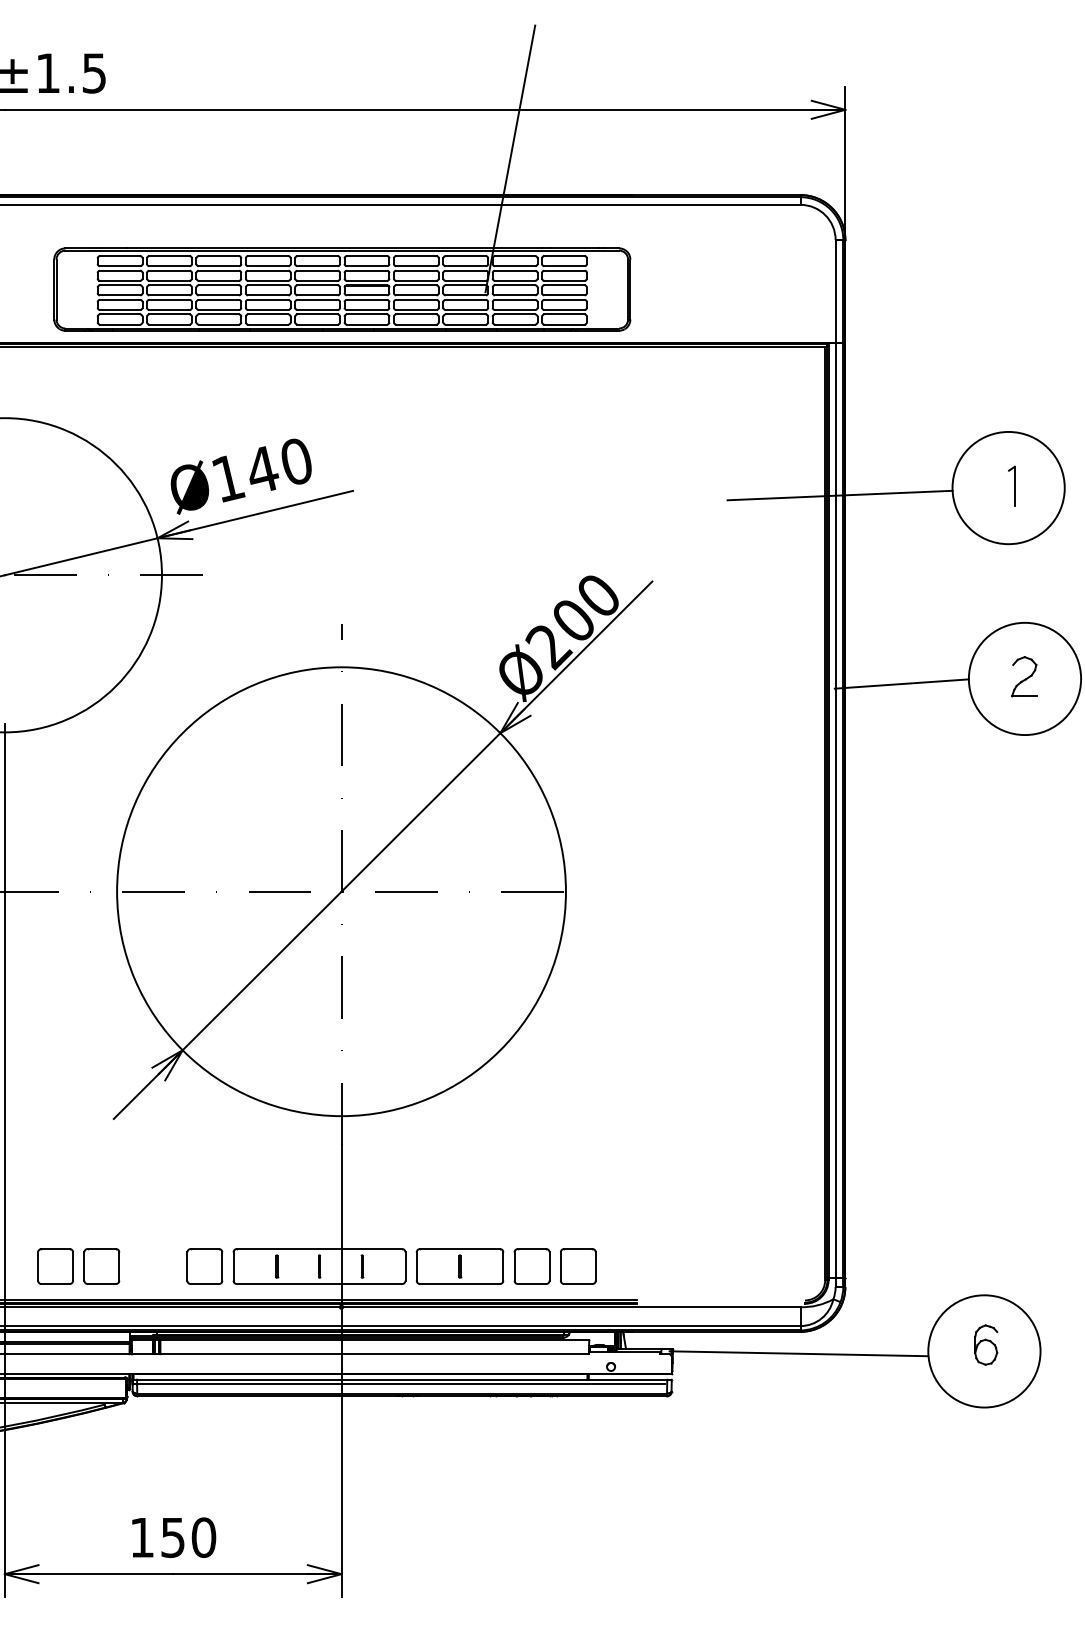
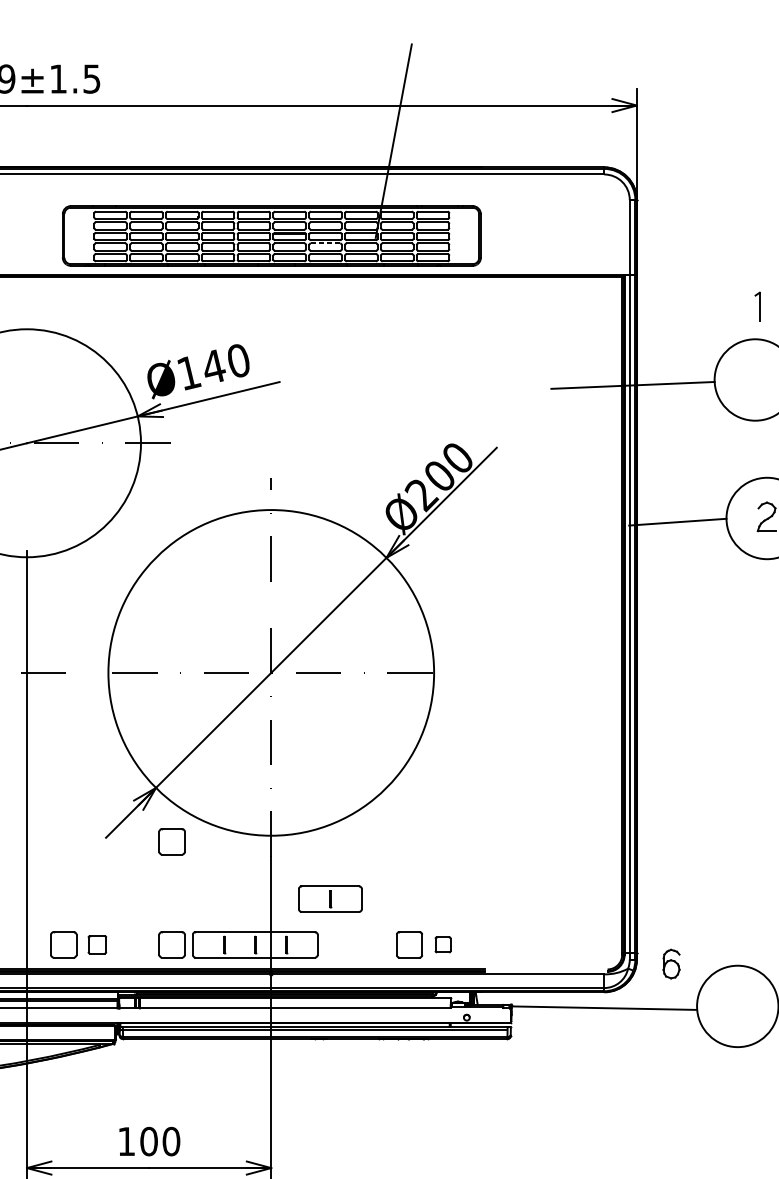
line: (415, 299) -> (324, 243), solid -> dashed
part: (1011, 485) -> (757, 306), moved
part: (204, 1124) -> (171, 841), added
part: (101, 1266) -> (97, 944), size x0.7
part: (459, 1266) -> (330, 899), moved
part: (578, 1266) -> (443, 944), size x0.6
part: (986, 1344) -> (671, 963), moved
text: (173, 1537) -> (149, 1141), 150 -> 100

